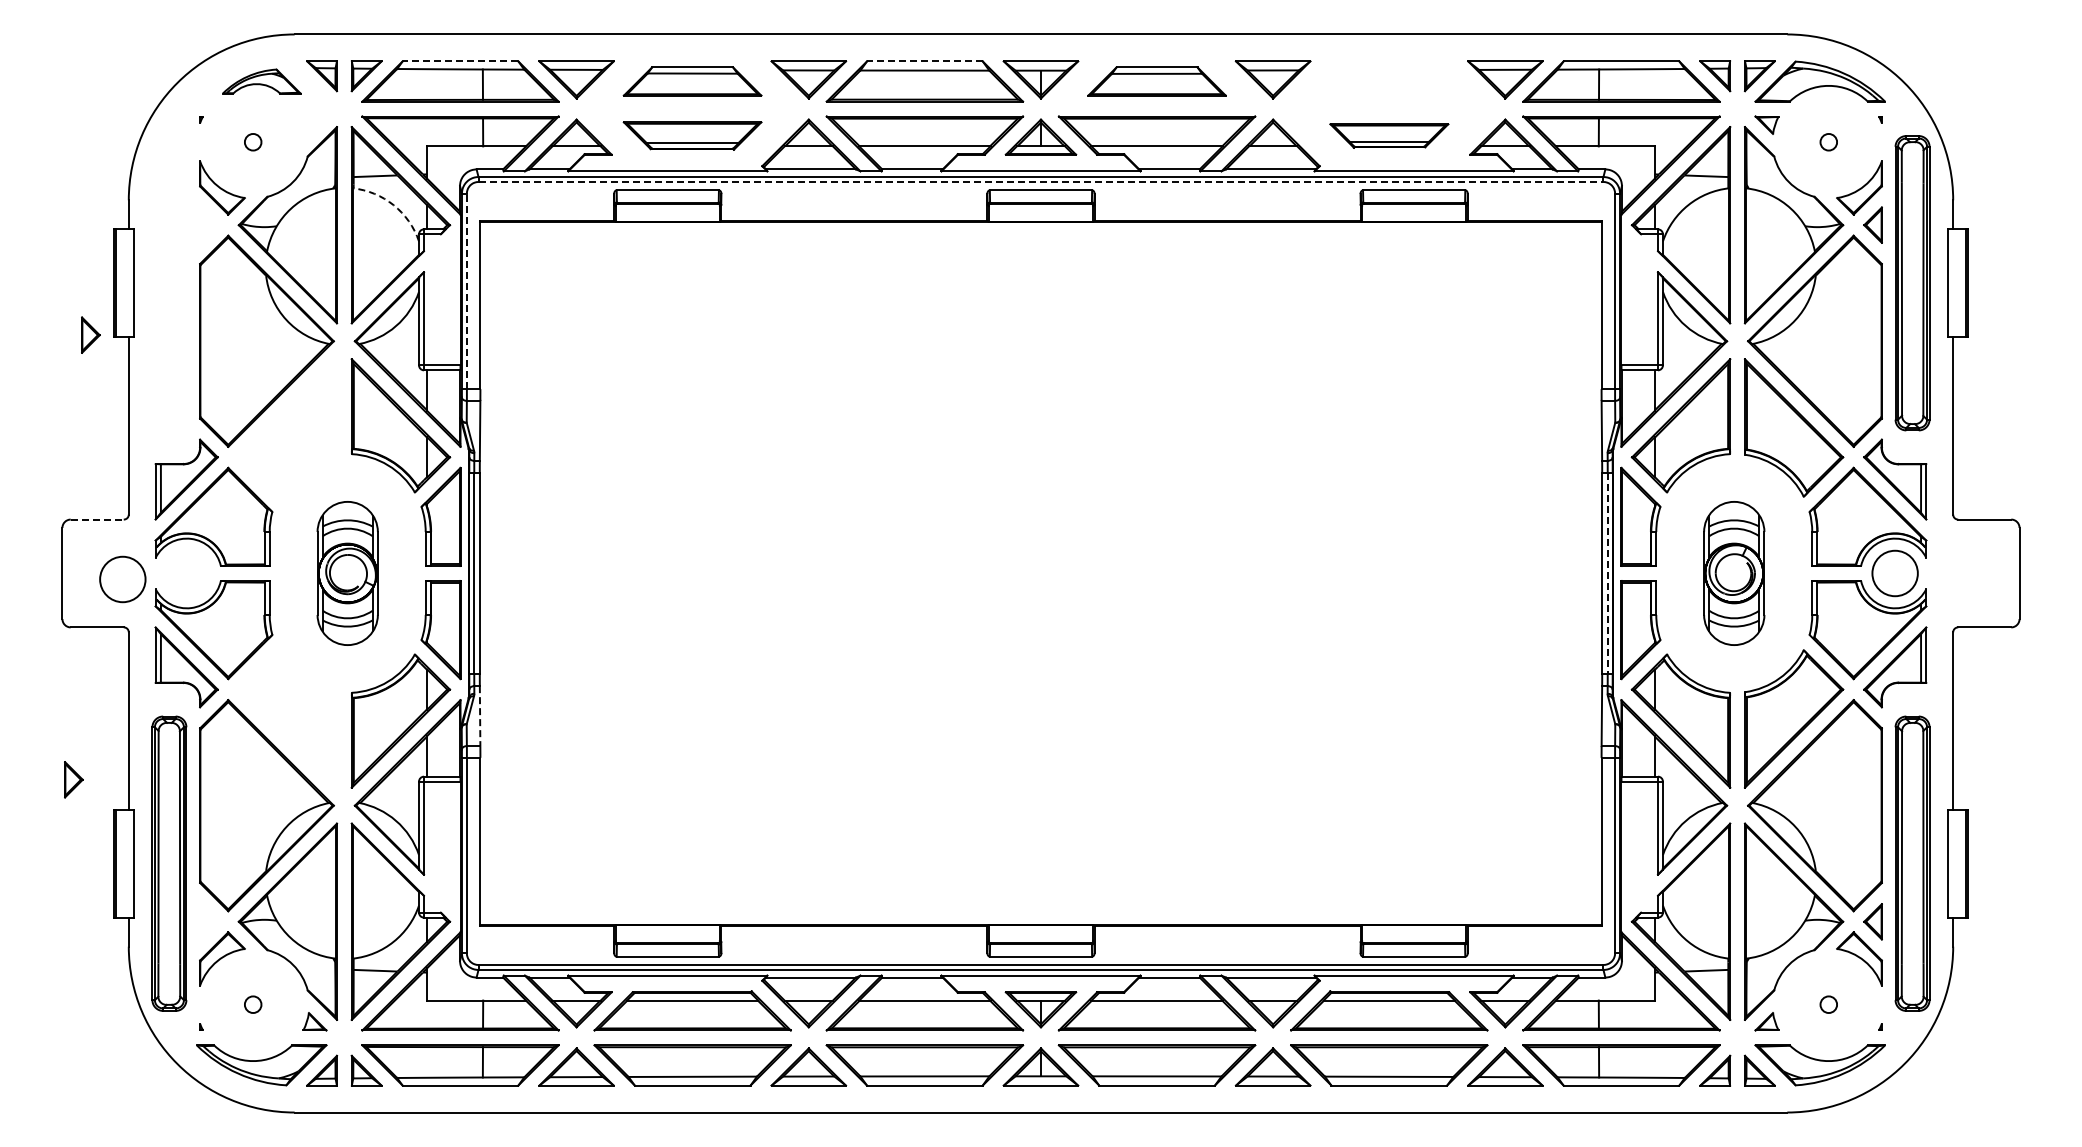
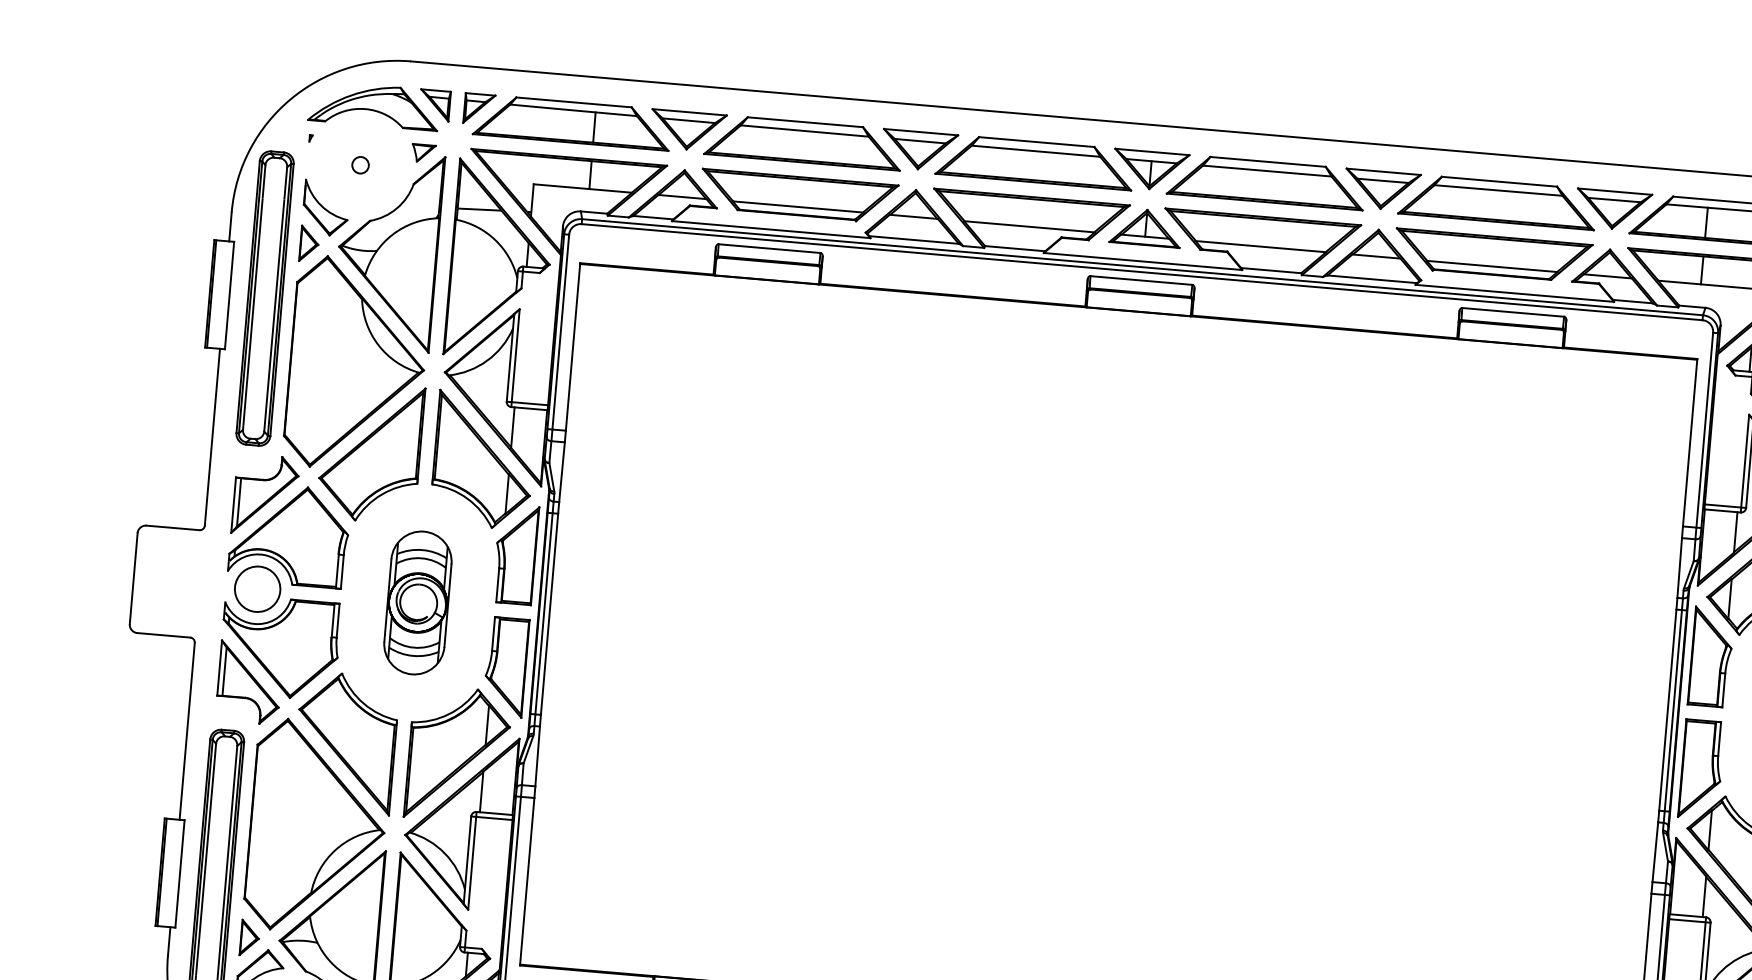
line: (460, 61) -> (574, 102), dashed -> solid
line: (924, 61) -> (1036, 142), dashed -> solid
part: (261, 81) -> (374, 105), size x1.67
part: (692, 81) -> (803, 142), size x1.43
part: (1156, 81) -> (1265, 181), size x1.43
part: (1389, 81) -> (1497, 201), added
part: (314, 124) -> (423, 152), added
part: (692, 135) -> (798, 196), size x1.43
part: (1389, 135) -> (1493, 255), size x1.67
line: (1041, 182) -> (1142, 272), dashed -> solid
arc: (393, 205) -> (494, 240), dashed -> solid
part: (169, 283) -> (265, 298), added
line: (466, 291) -> (560, 332), dashed -> solid
part: (90, 334) -> (309, 243), moved
part: (287, 427) -> (370, 452), added
line: (97, 519) -> (173, 527), dashed -> solid
line: (1607, 573) -> (1673, 710), dashed -> solid
circle: (122, 579) -> (257, 589), moved
line: (480, 716) -> (538, 756), dashed -> solid
part: (287, 718) -> (345, 742), added
part: (73, 779) -> (249, 937), moved

